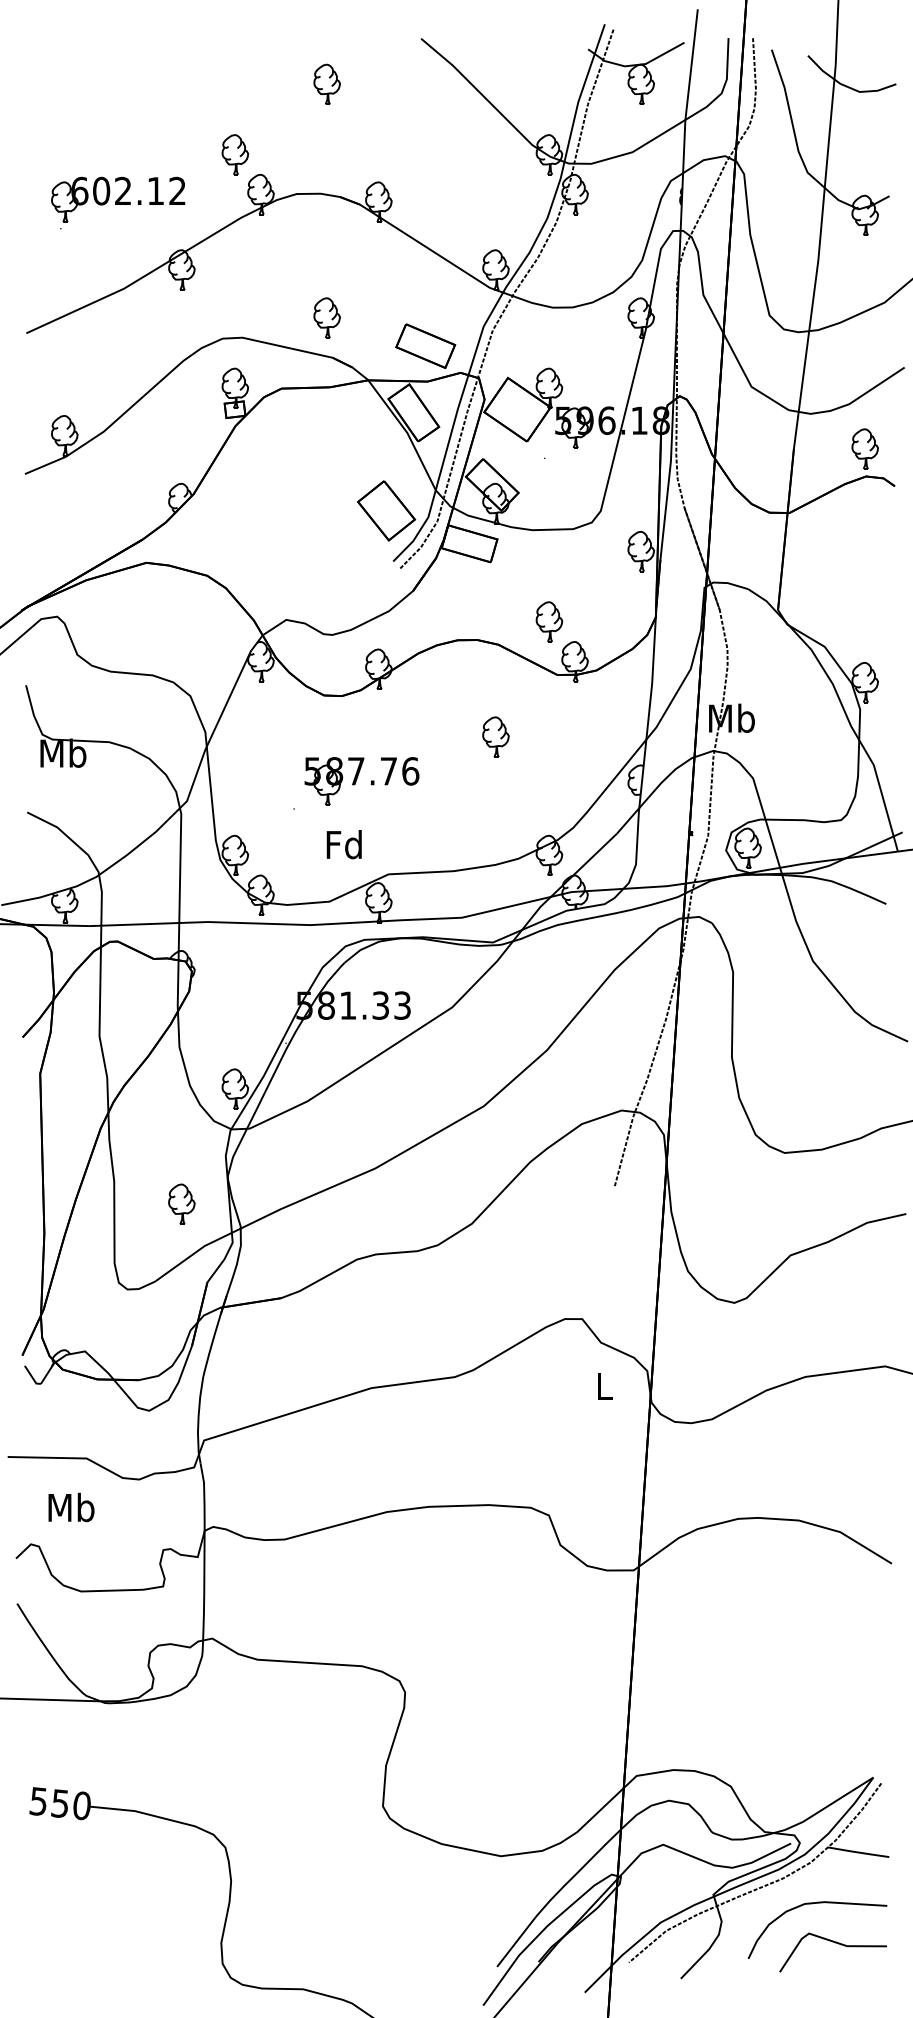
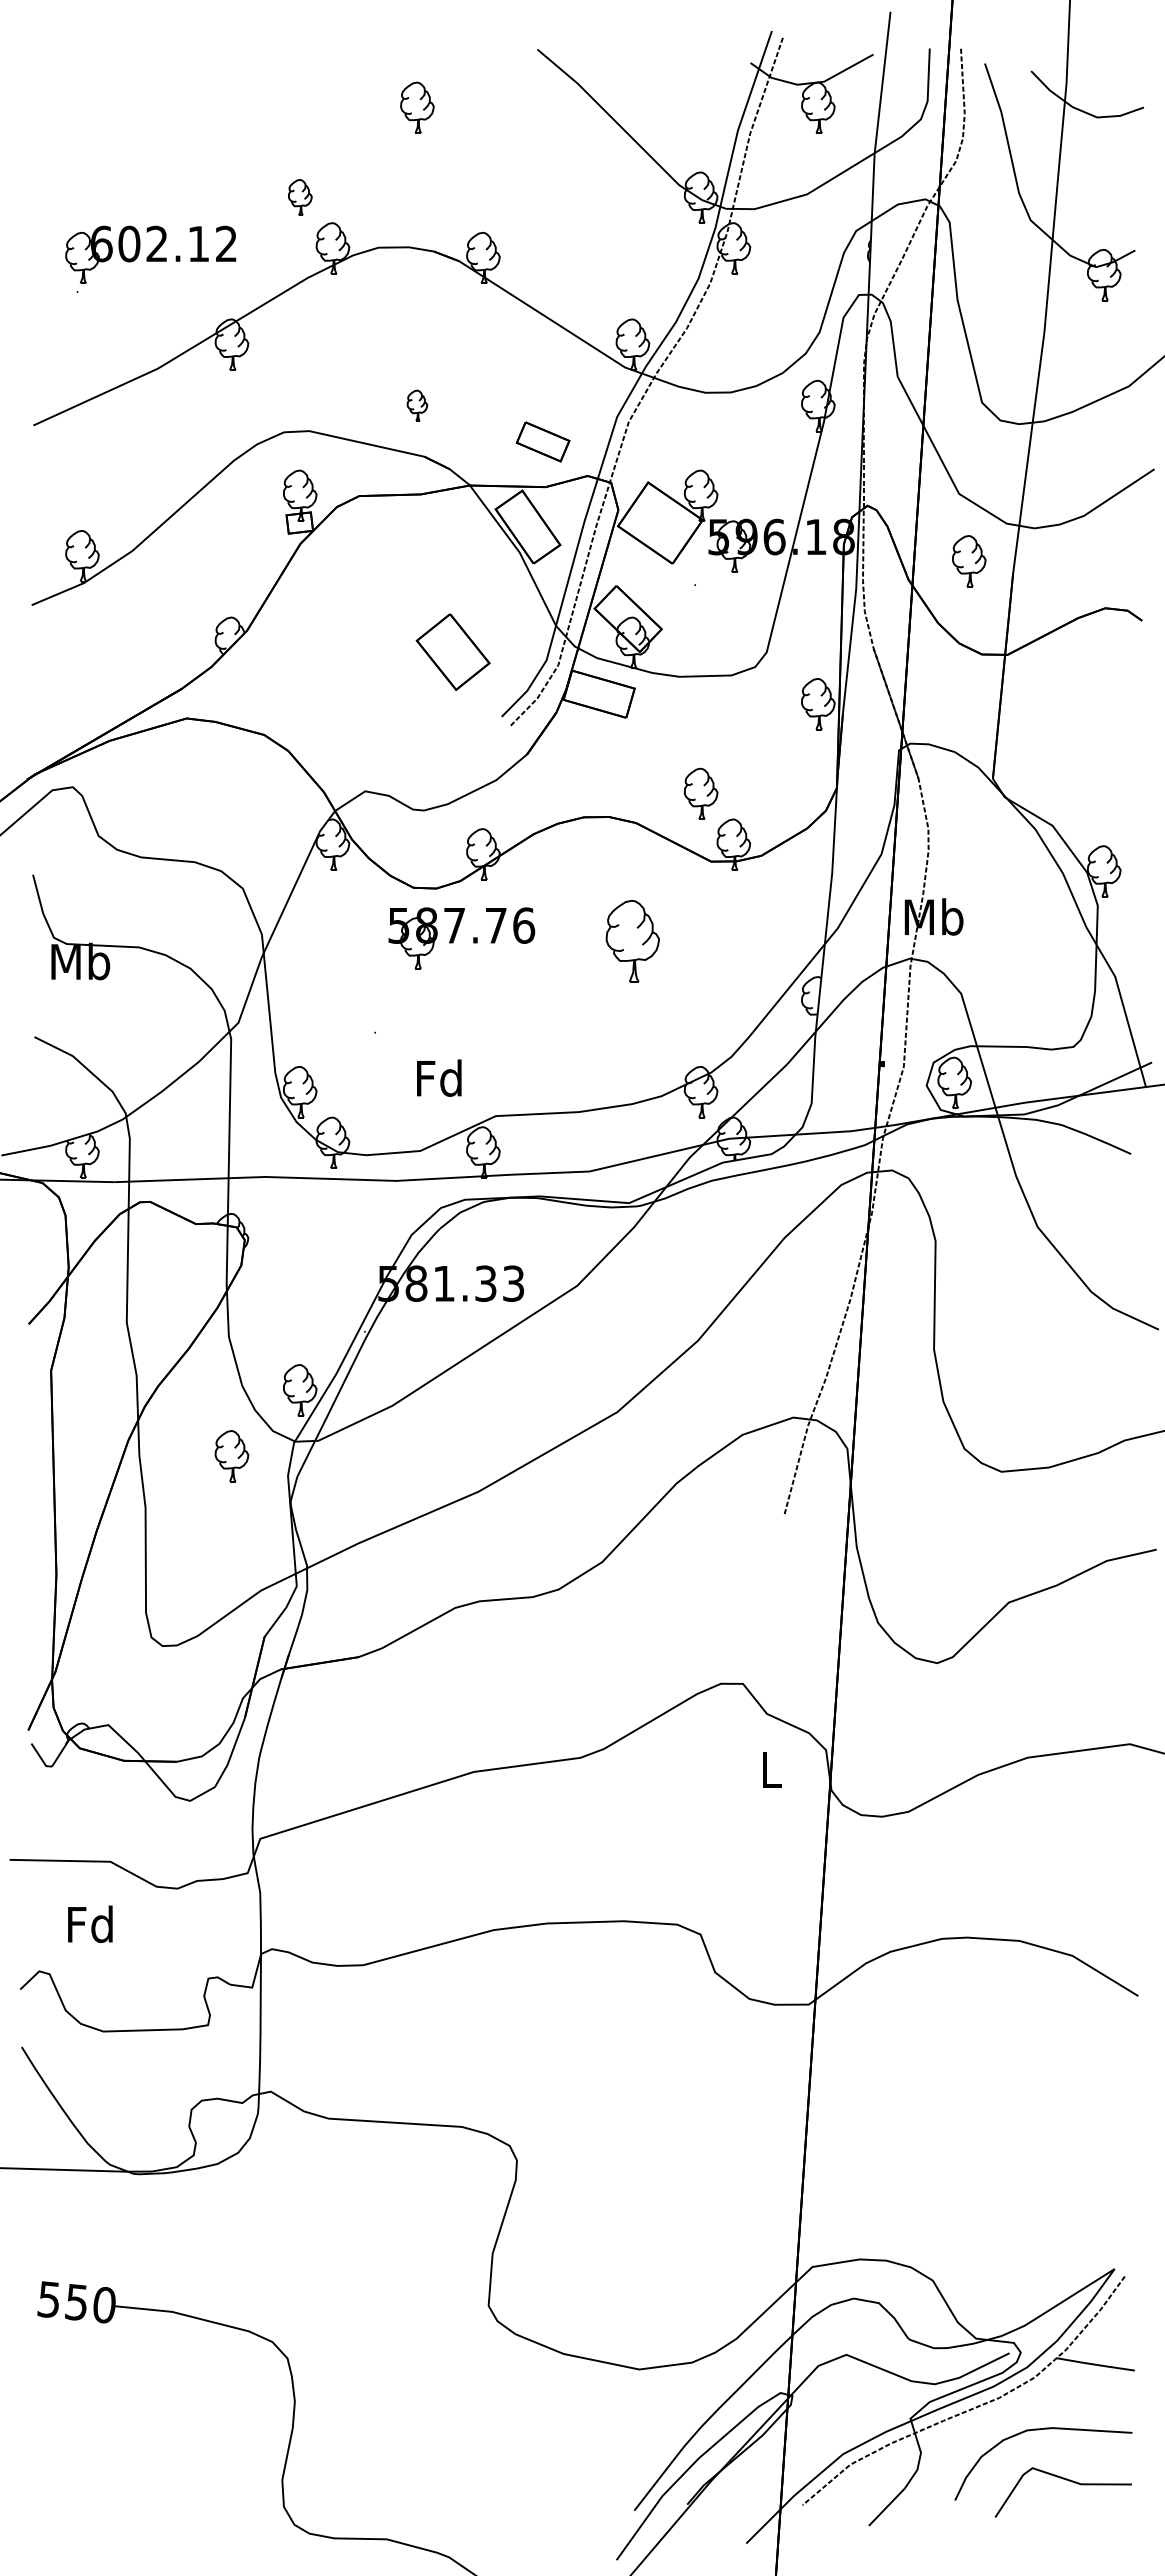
part: (235, 154) -> (300, 197), size x0.7
part: (327, 317) -> (417, 405), size x0.6
part: (425, 345) -> (542, 441), size x0.7
part: (865, 449) -> (969, 561), moved
part: (385, 510) -> (452, 651), moved
part: (495, 736) -> (632, 940), size x1.6
part: (357, 780) -> (455, 937), moved
part: (181, 1204) -> (231, 1456), moved
text: (71, 1507) -> (90, 1924), Mb -> Fd

